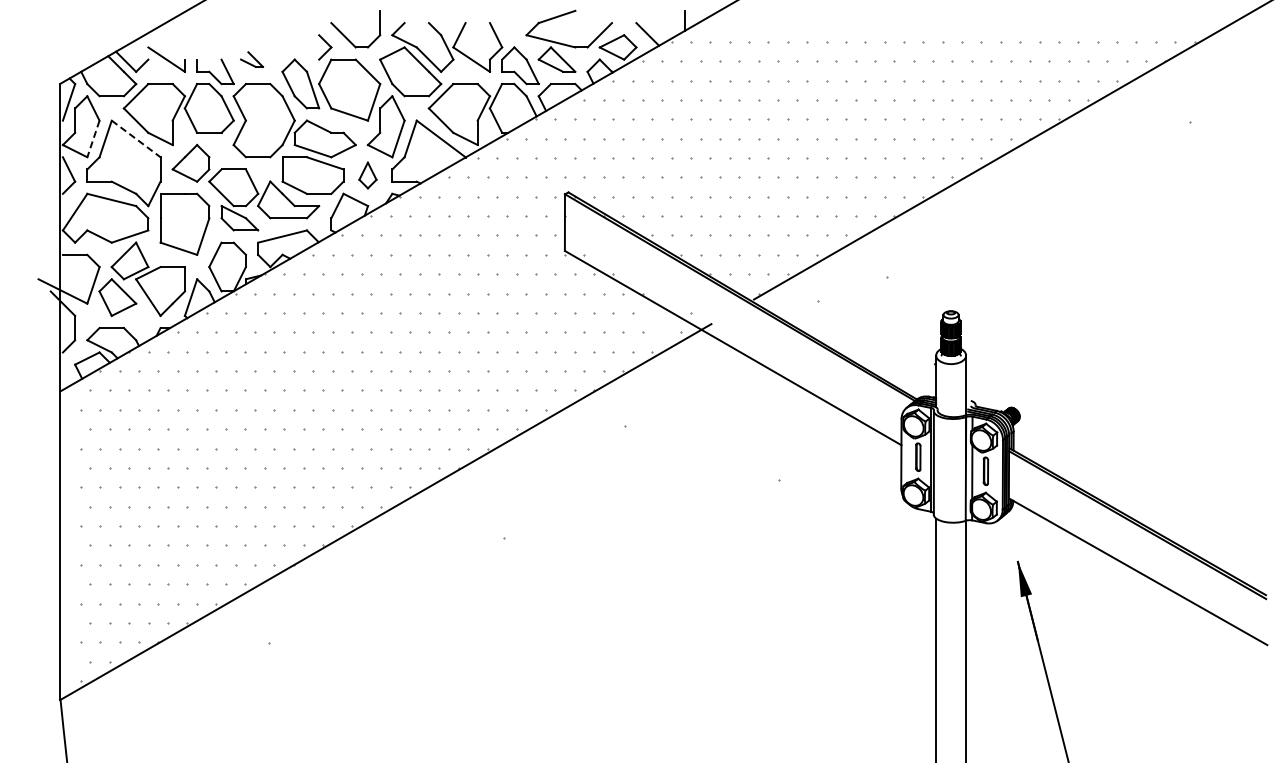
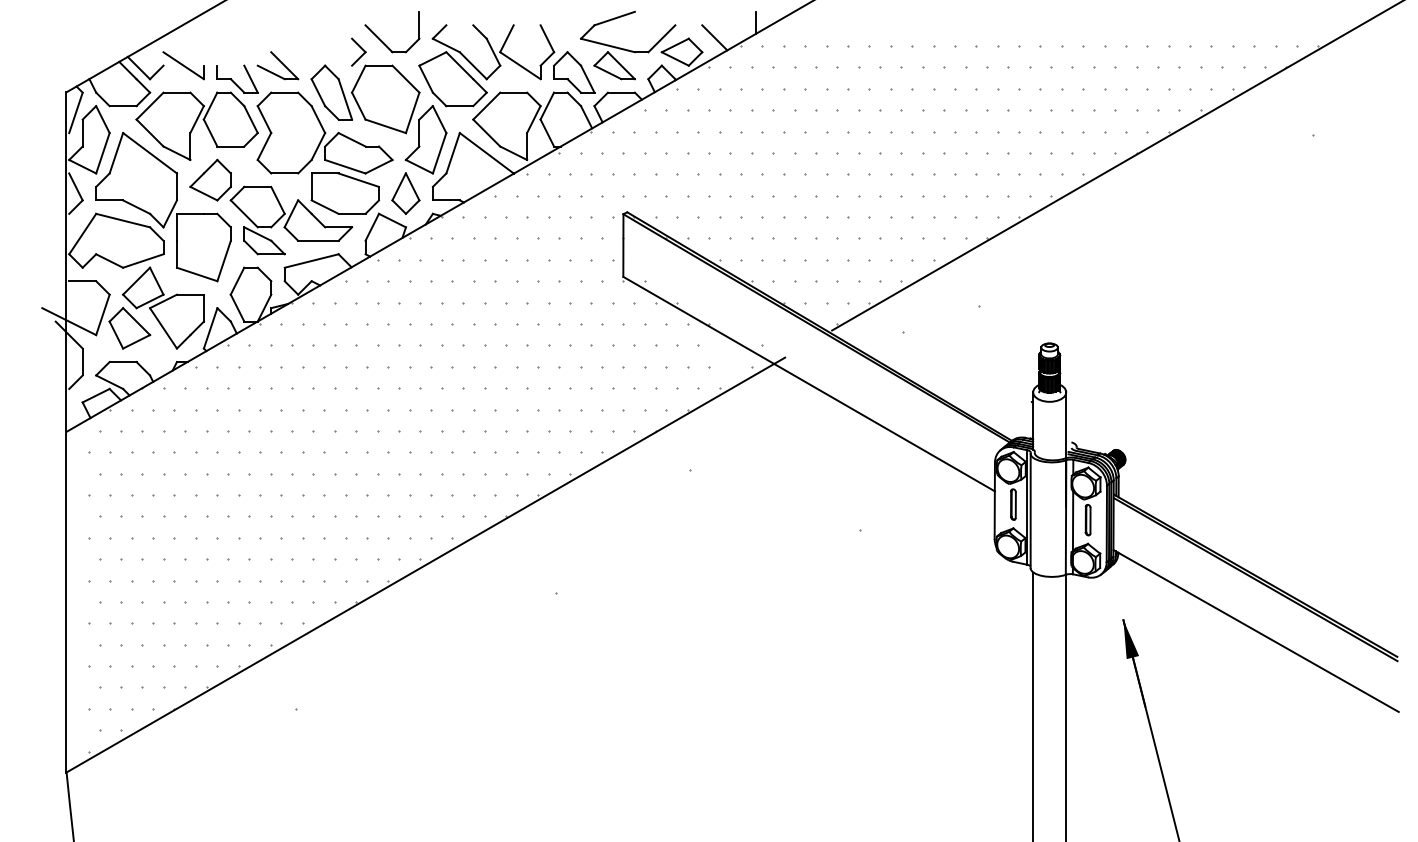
part: (251, 59) -> (277, 65), size x1.67
line: (93, 139) -> (102, 153), dashed -> solid
line: (136, 139) -> (150, 153), dashed -> solid
part: (367, 175) -> (405, 193), size x1.43

